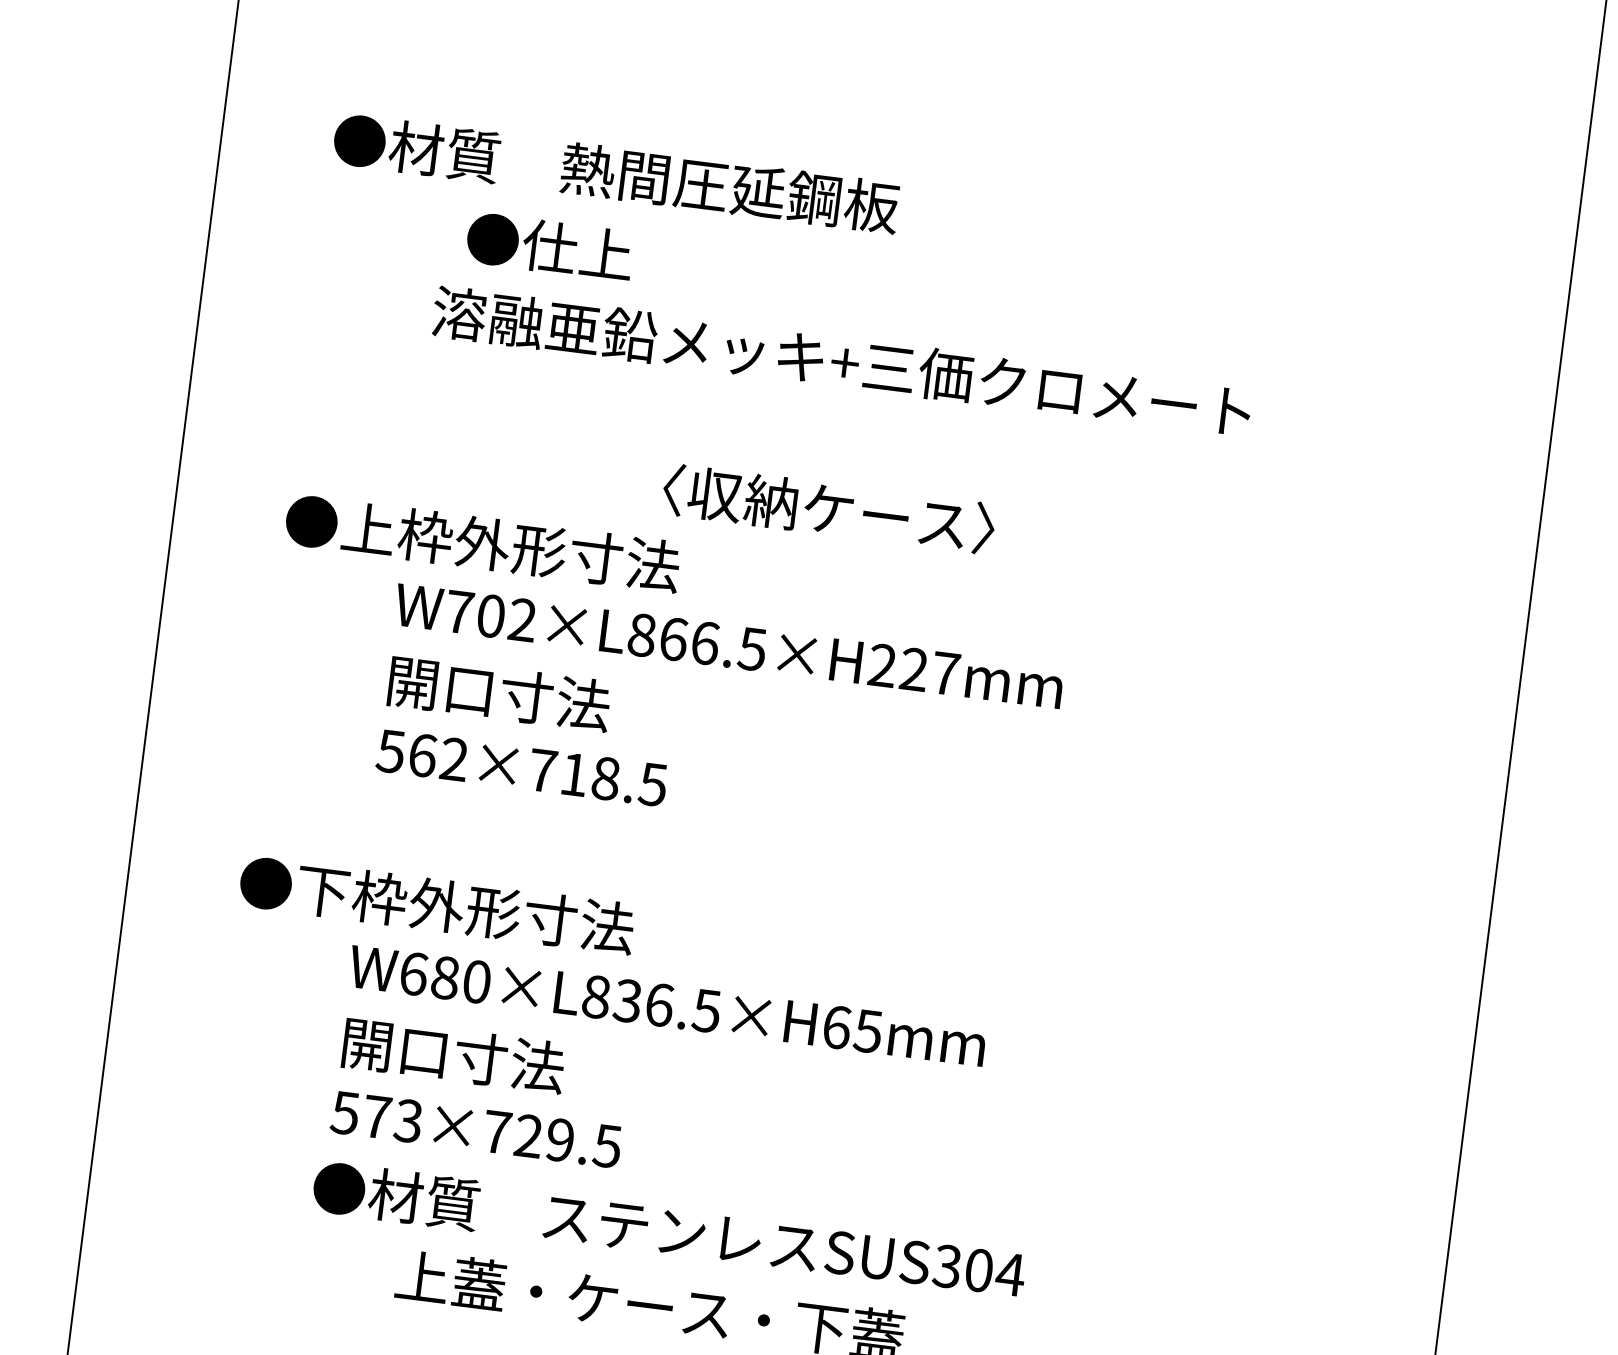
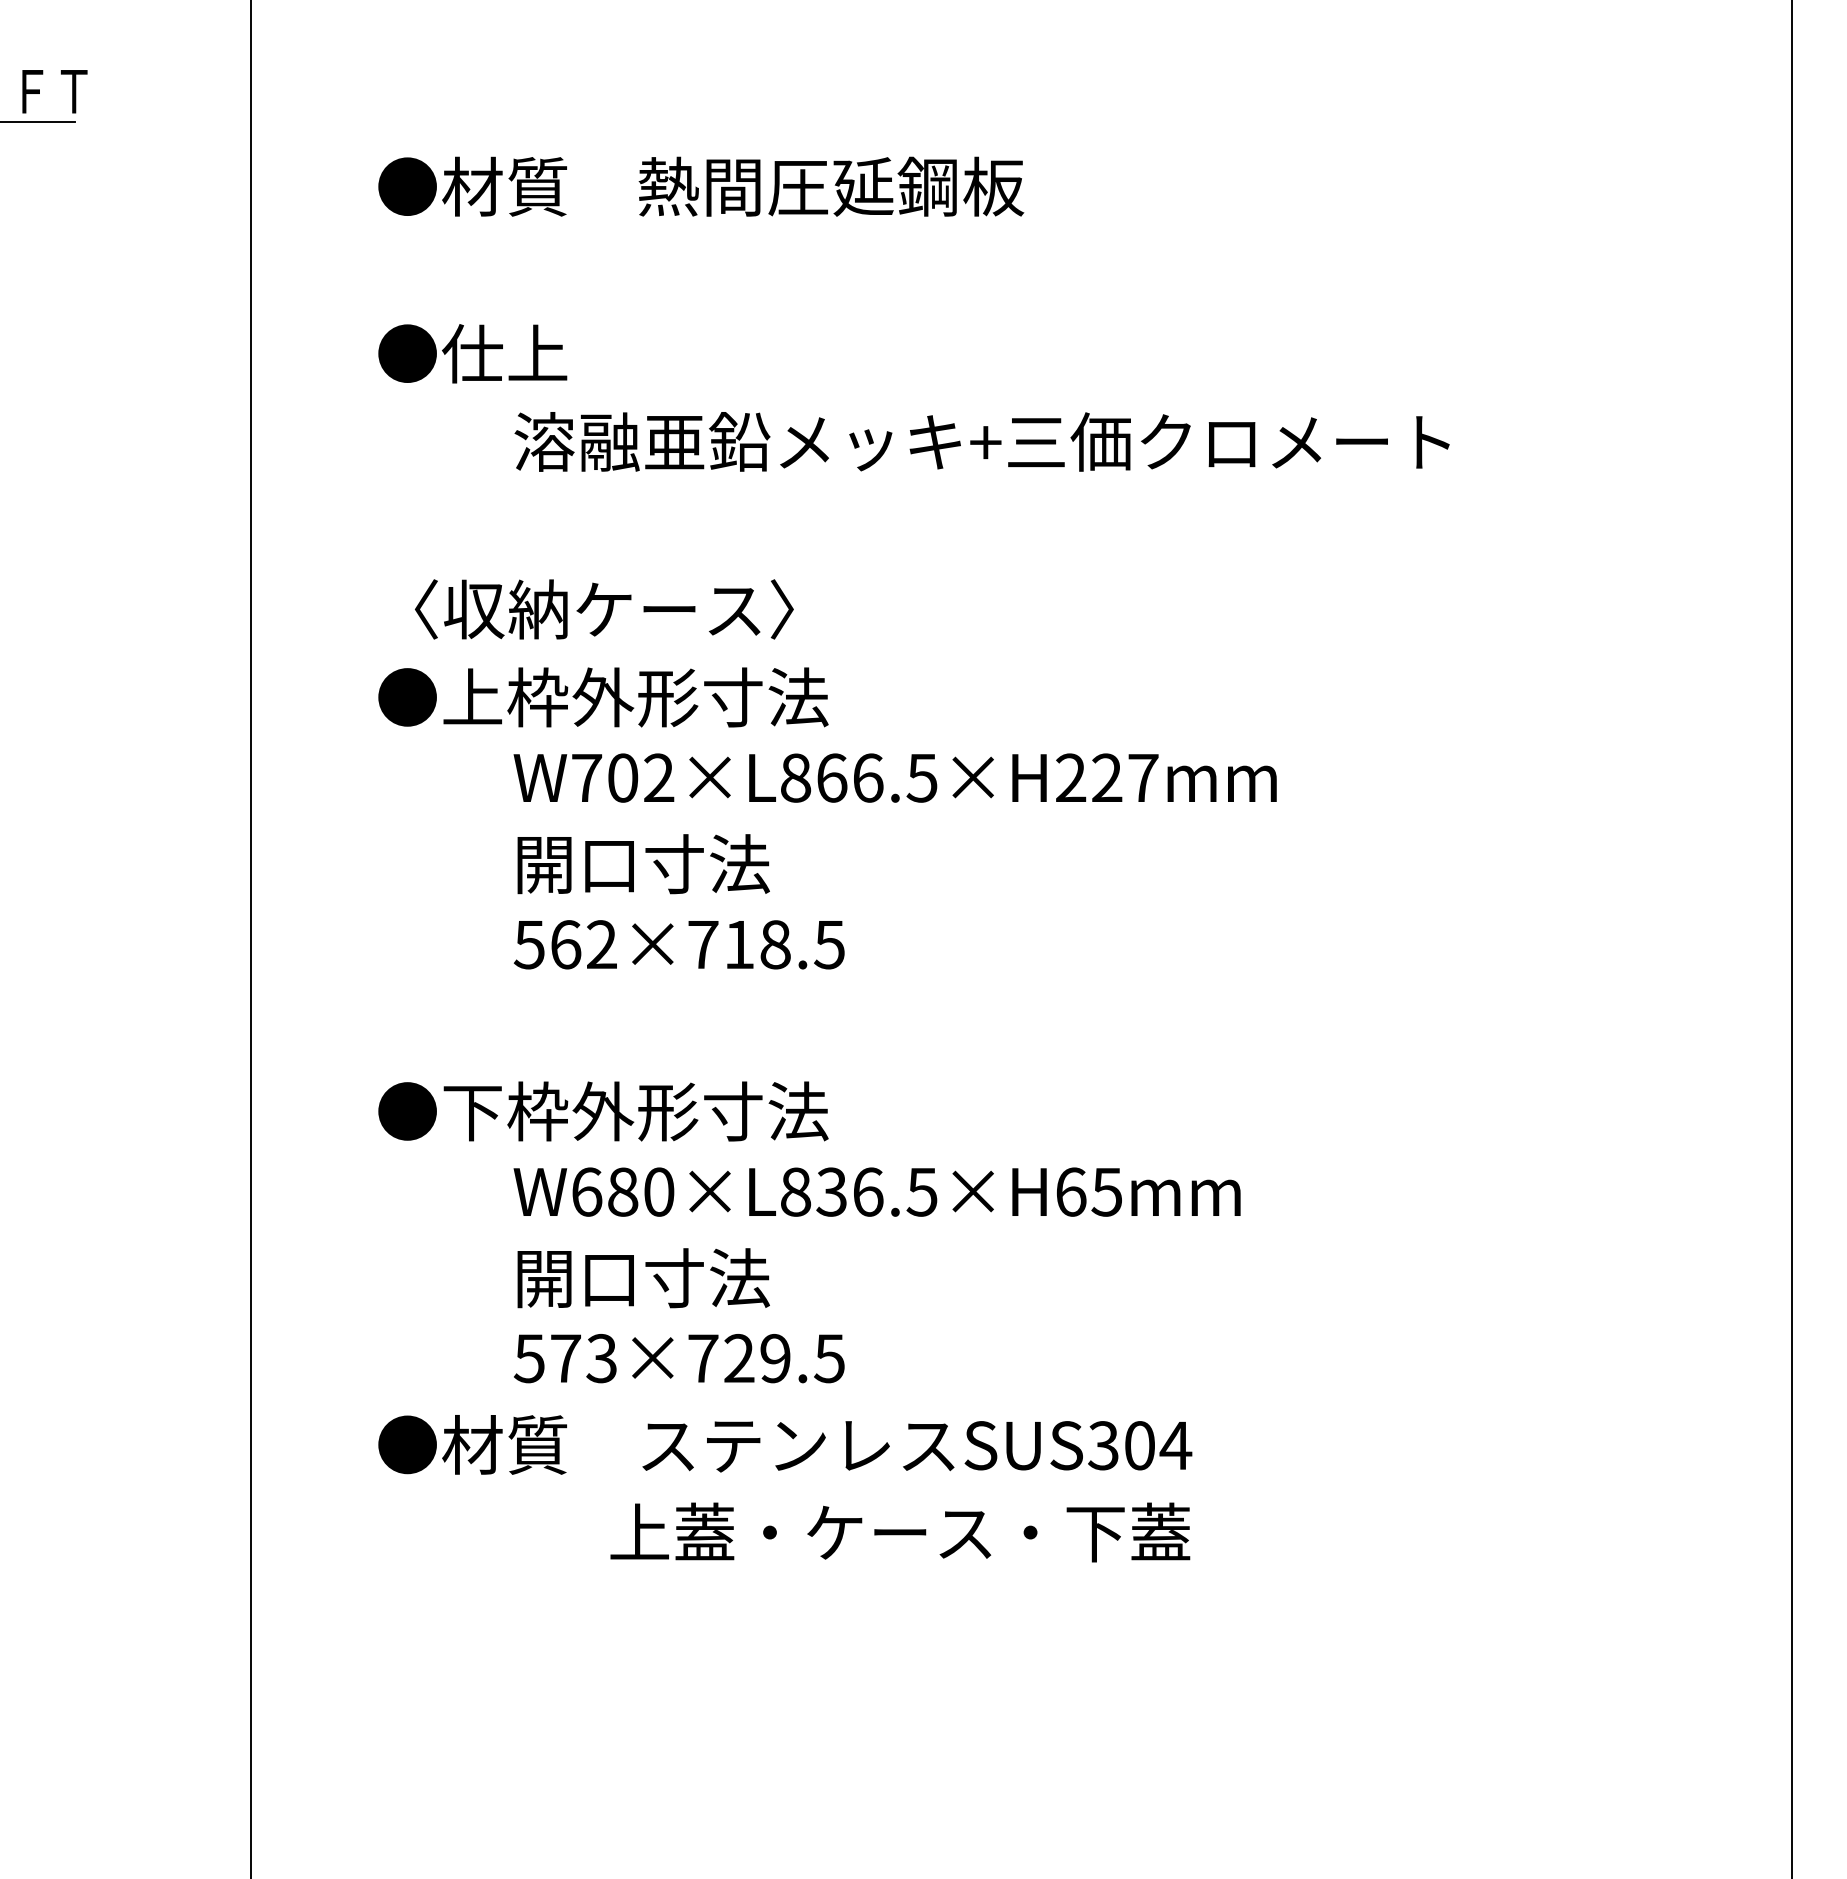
text: (616, 173) -> (701, 186), moved
text: (549, 246) -> (472, 353), moved
text: (829, 509) -> (604, 609), moved
text: (669, 1230) -> (785, 1444), moved

